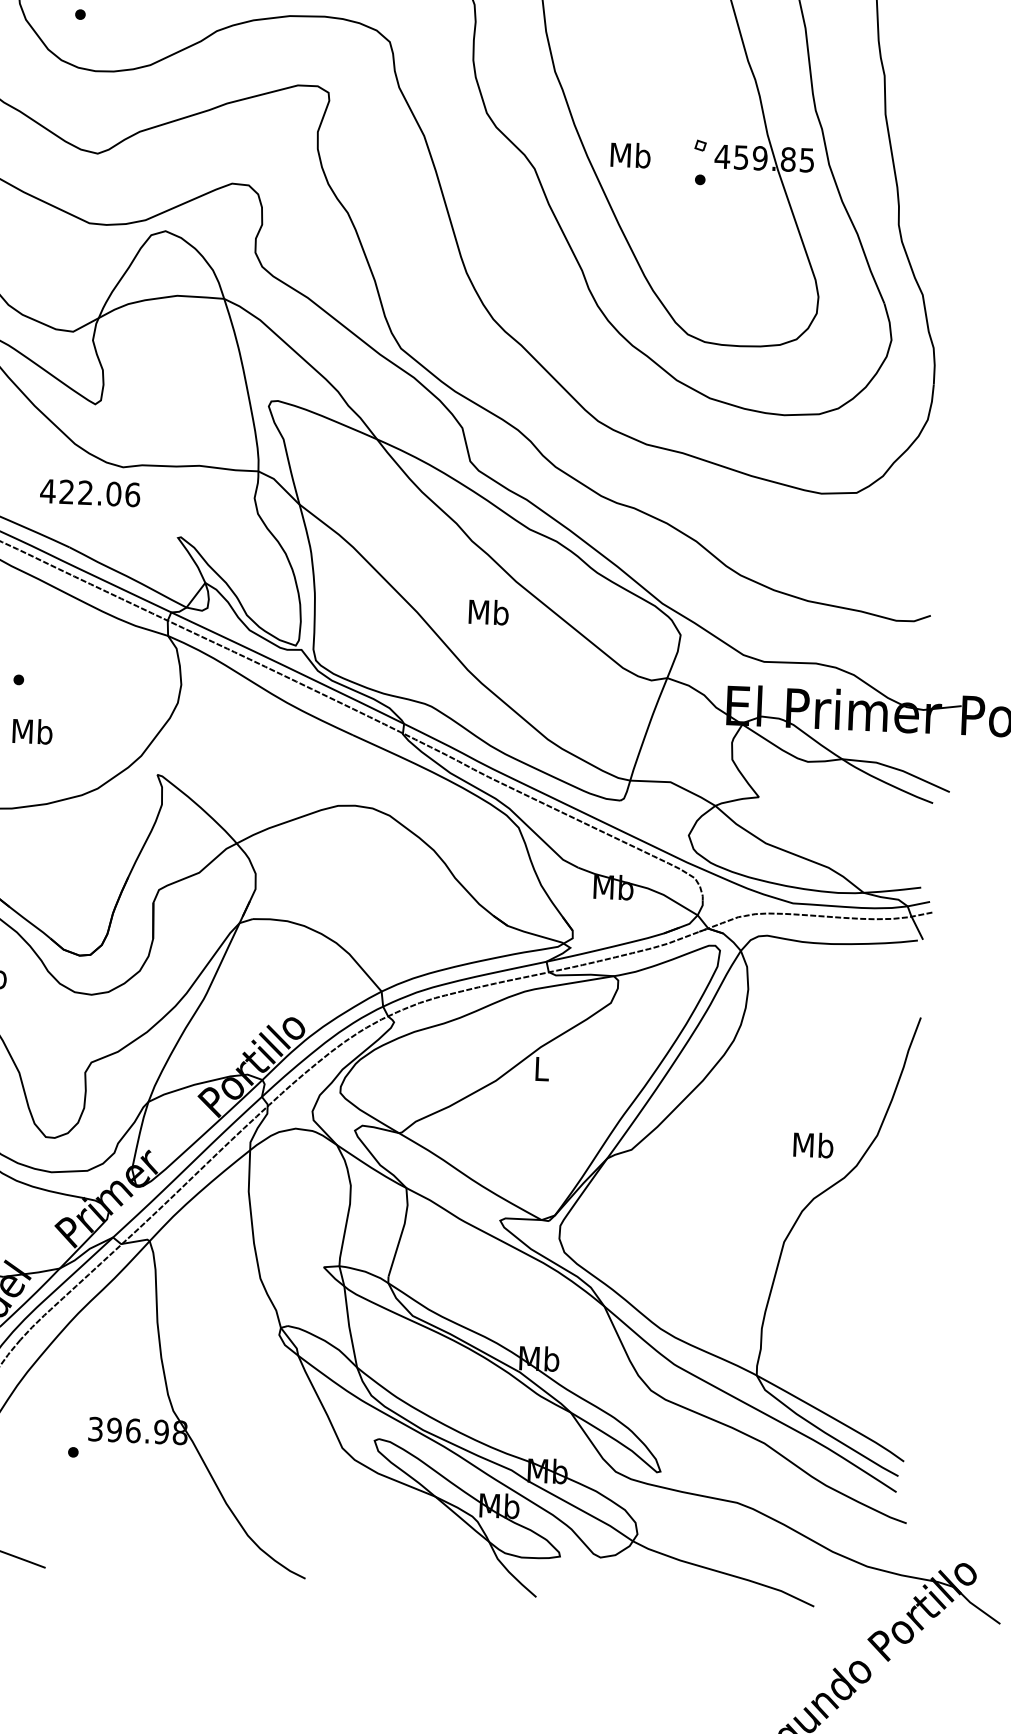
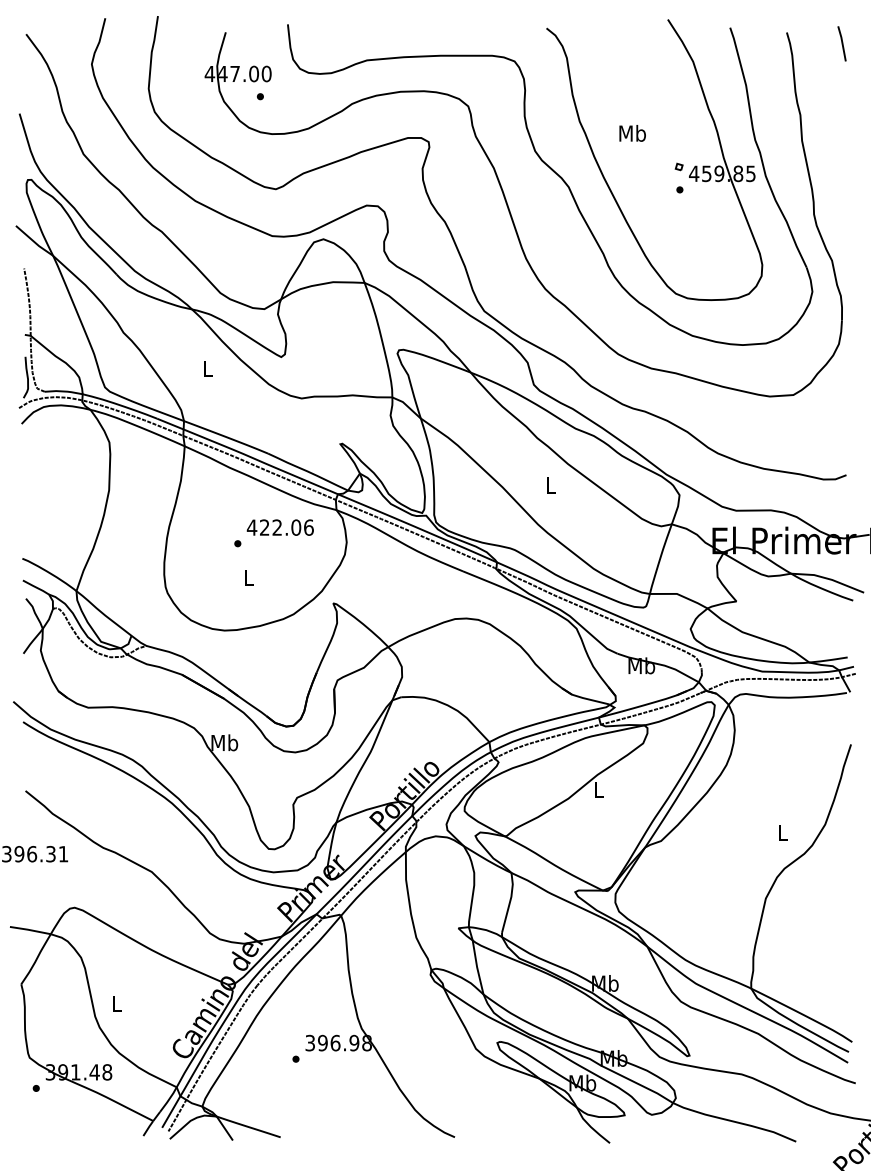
text: (630, 155) -> (632, 133), moved
text: (88, 492) -> (279, 527), moved
text: (488, 611) -> (550, 484), Mb -> L
text: (32, 730) -> (248, 577), Mb -> L
text: (813, 1144) -> (782, 832), Mb -> L

